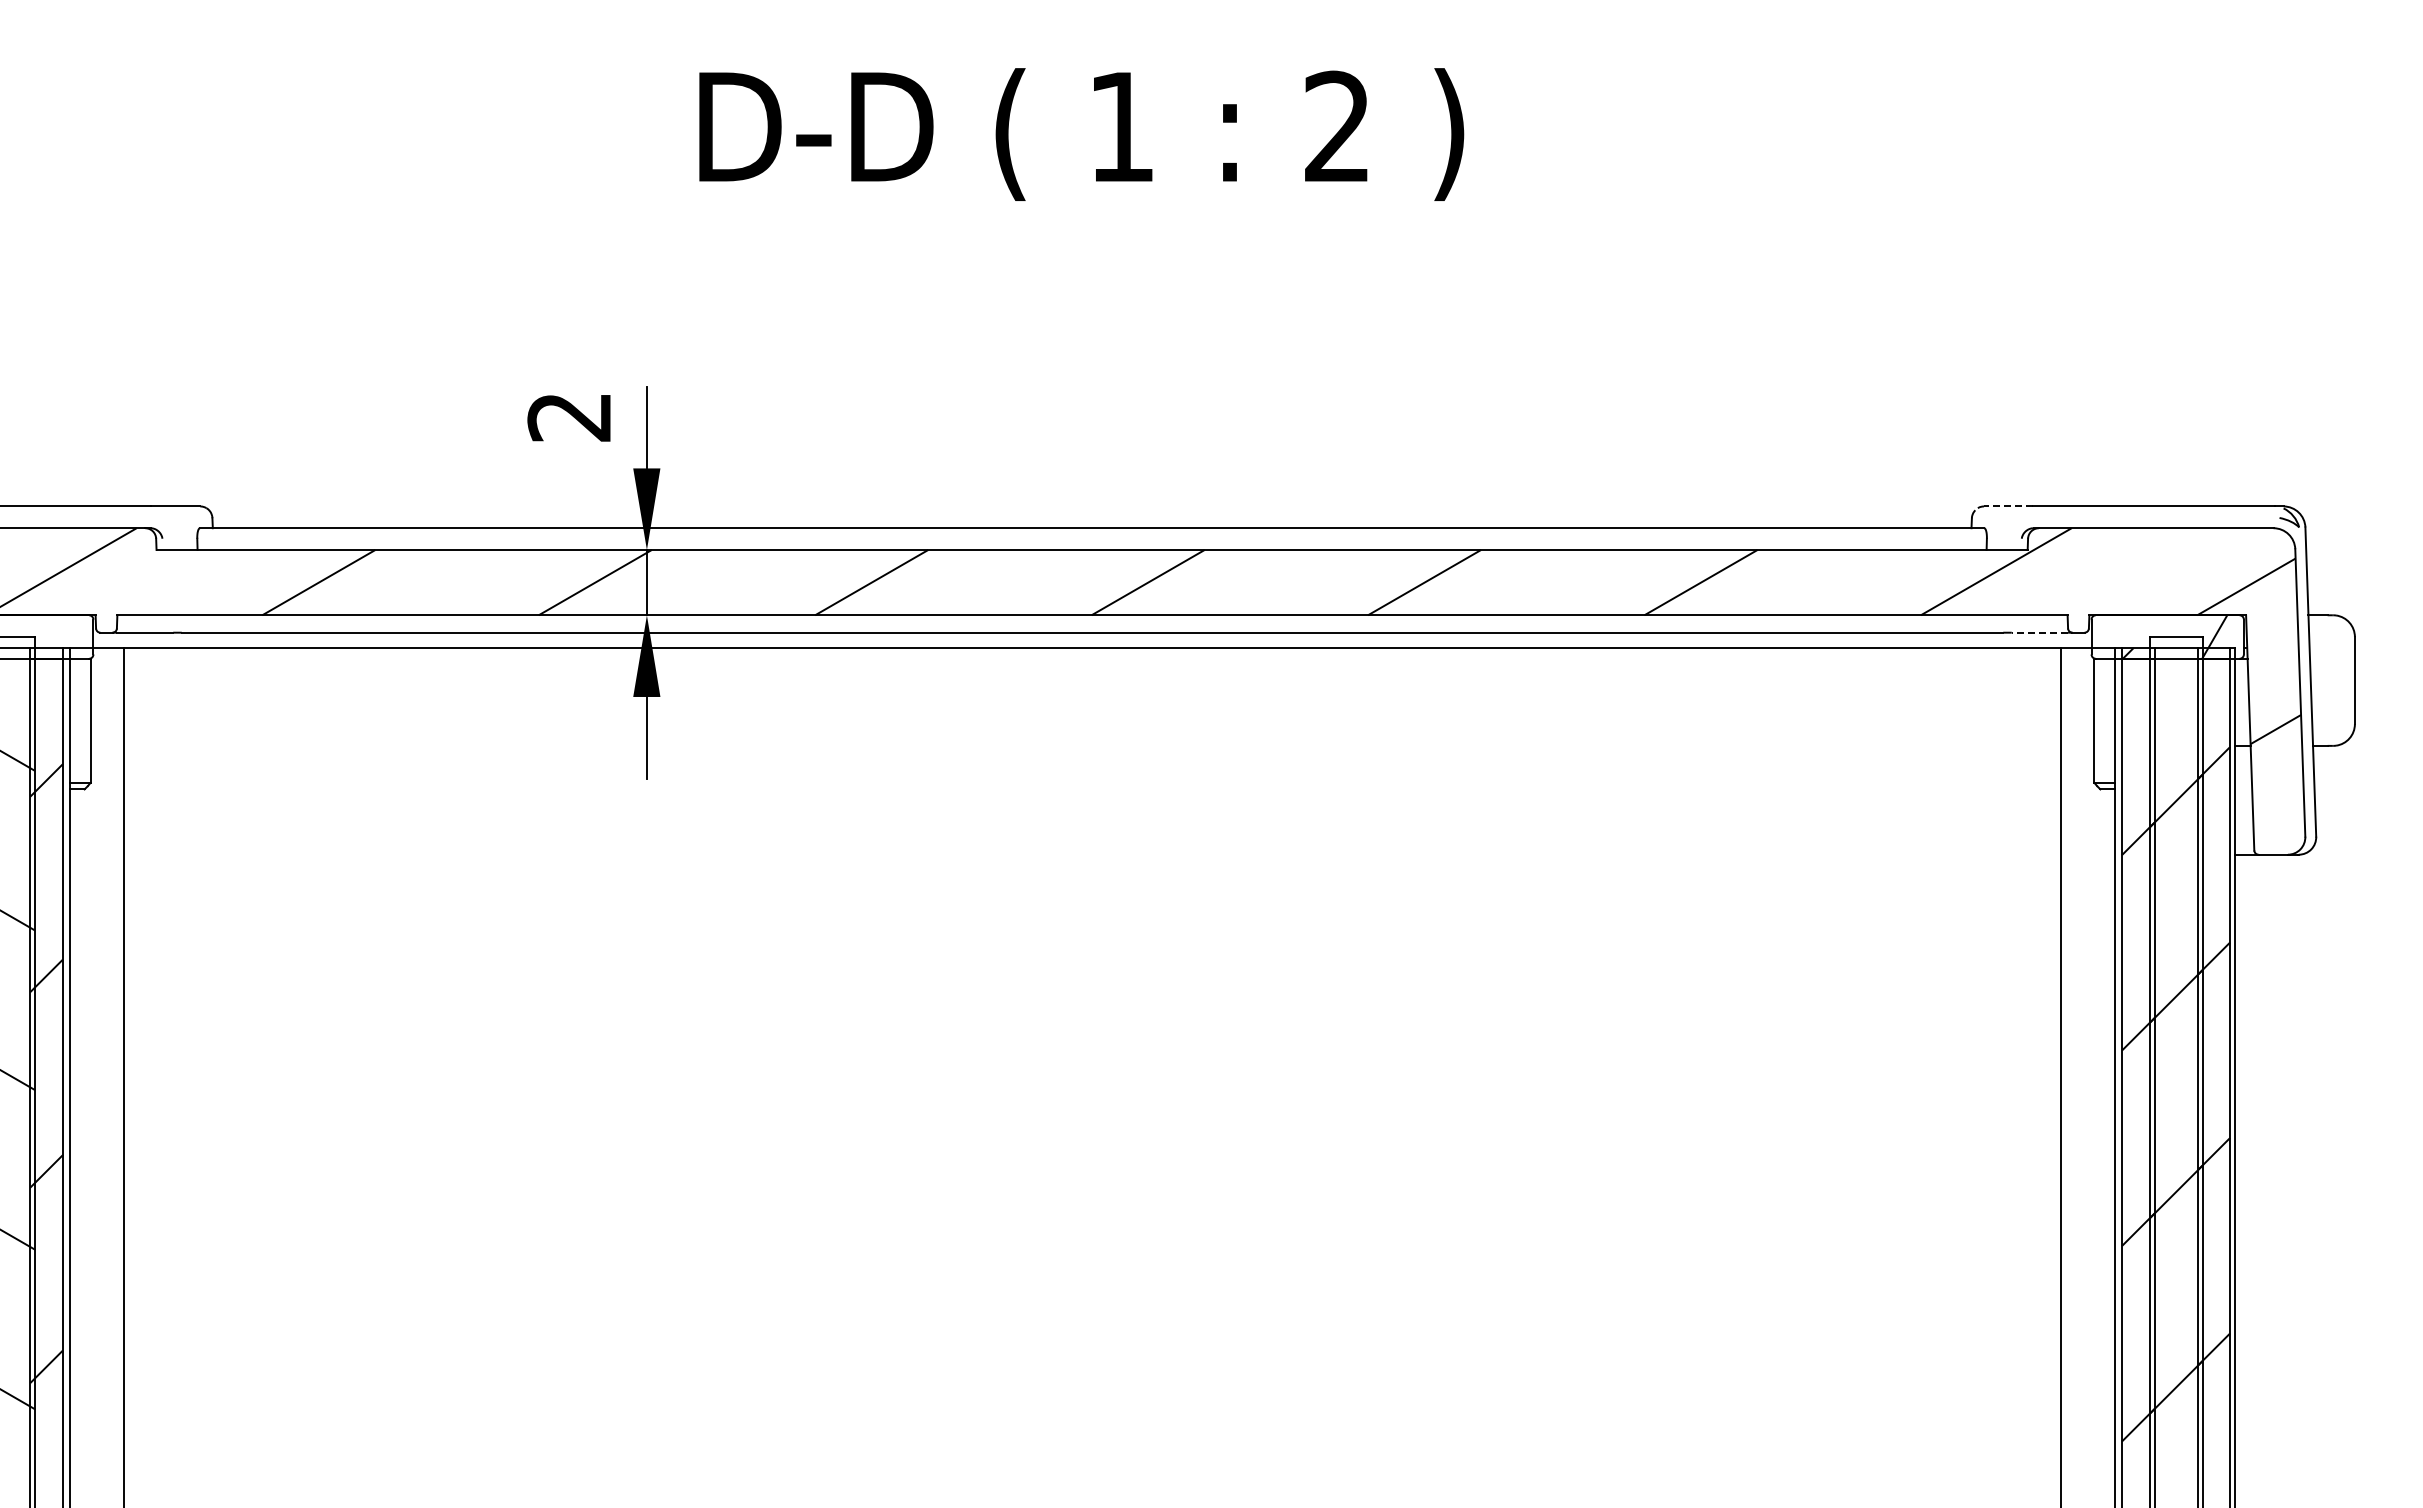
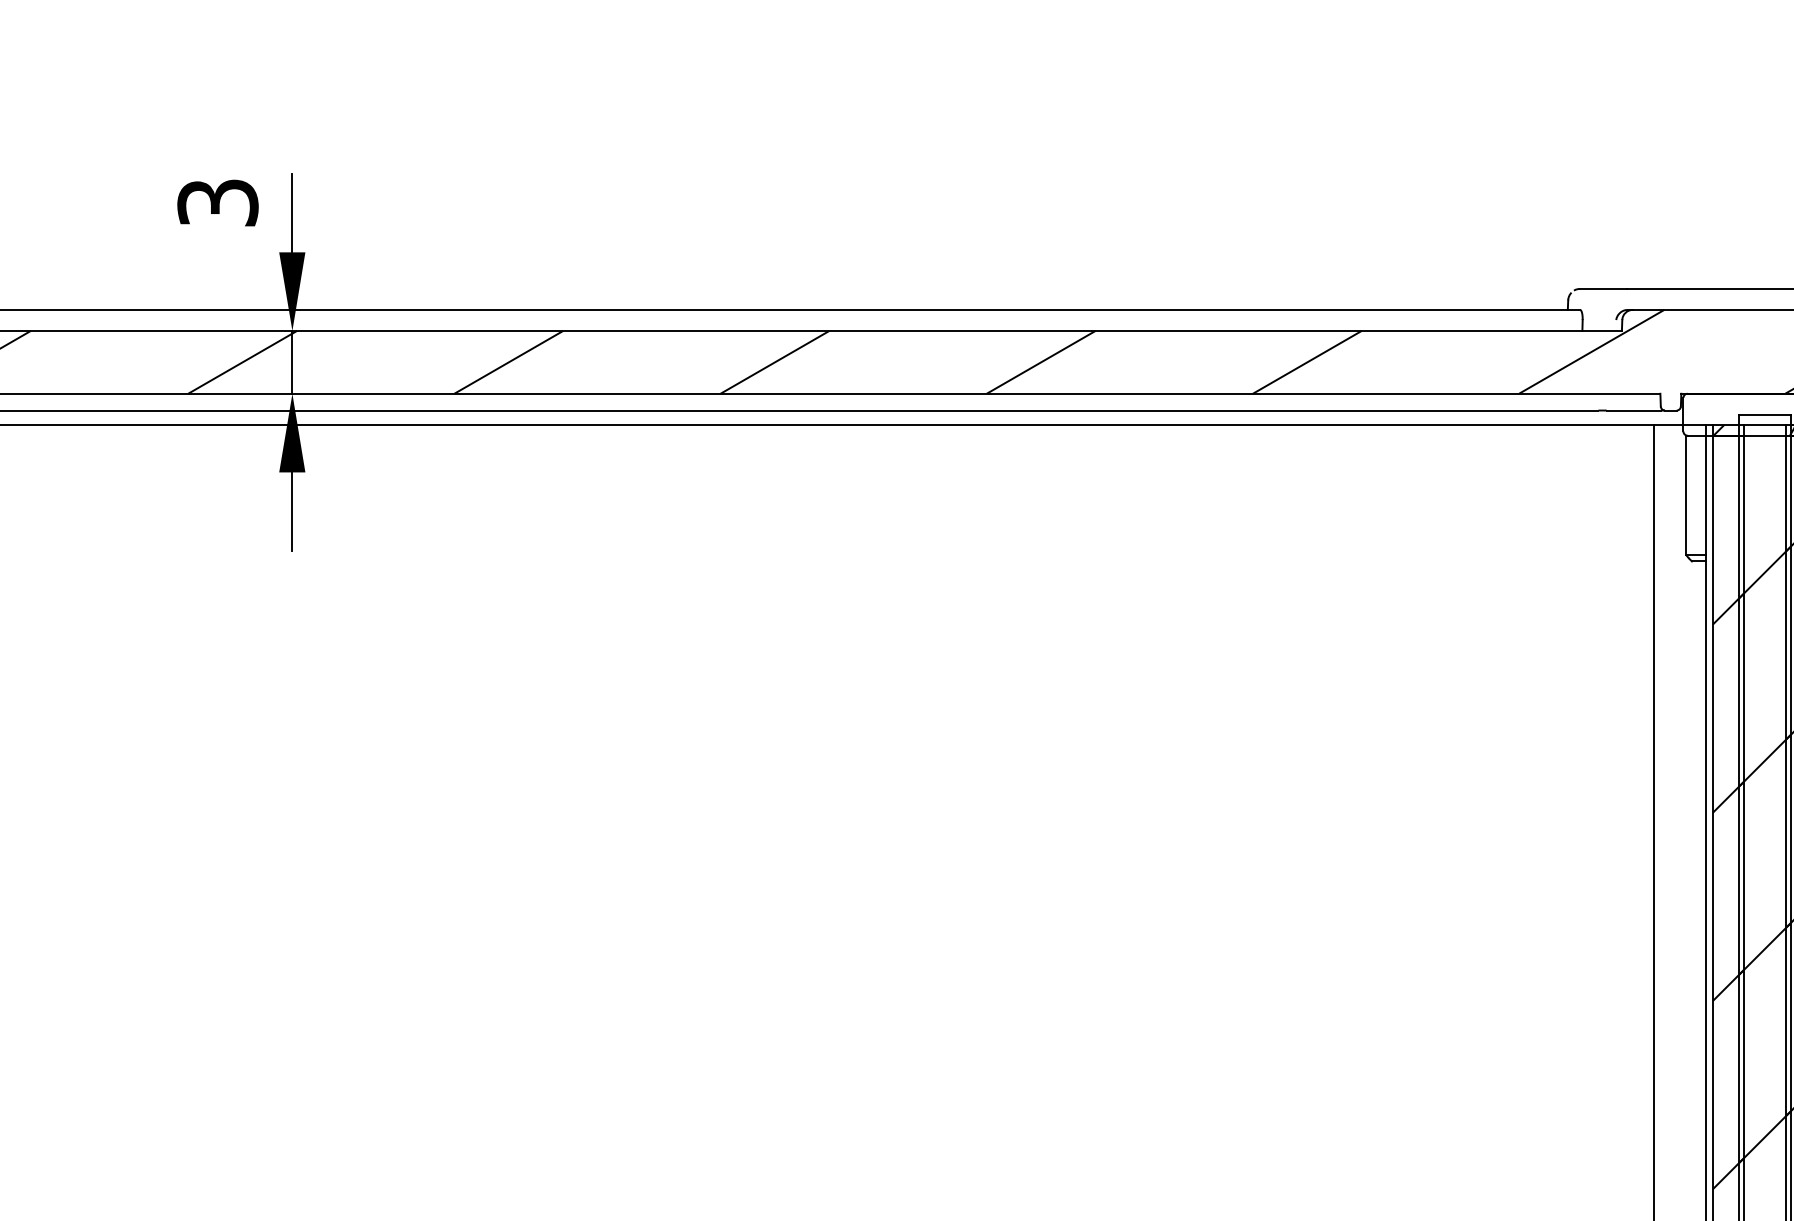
text: (569, 417) -> (217, 203), 2 -> 3
line: (2008, 506) -> (1603, 289), dashed -> solid
line: (2039, 632) -> (1633, 410), dashed -> solid

